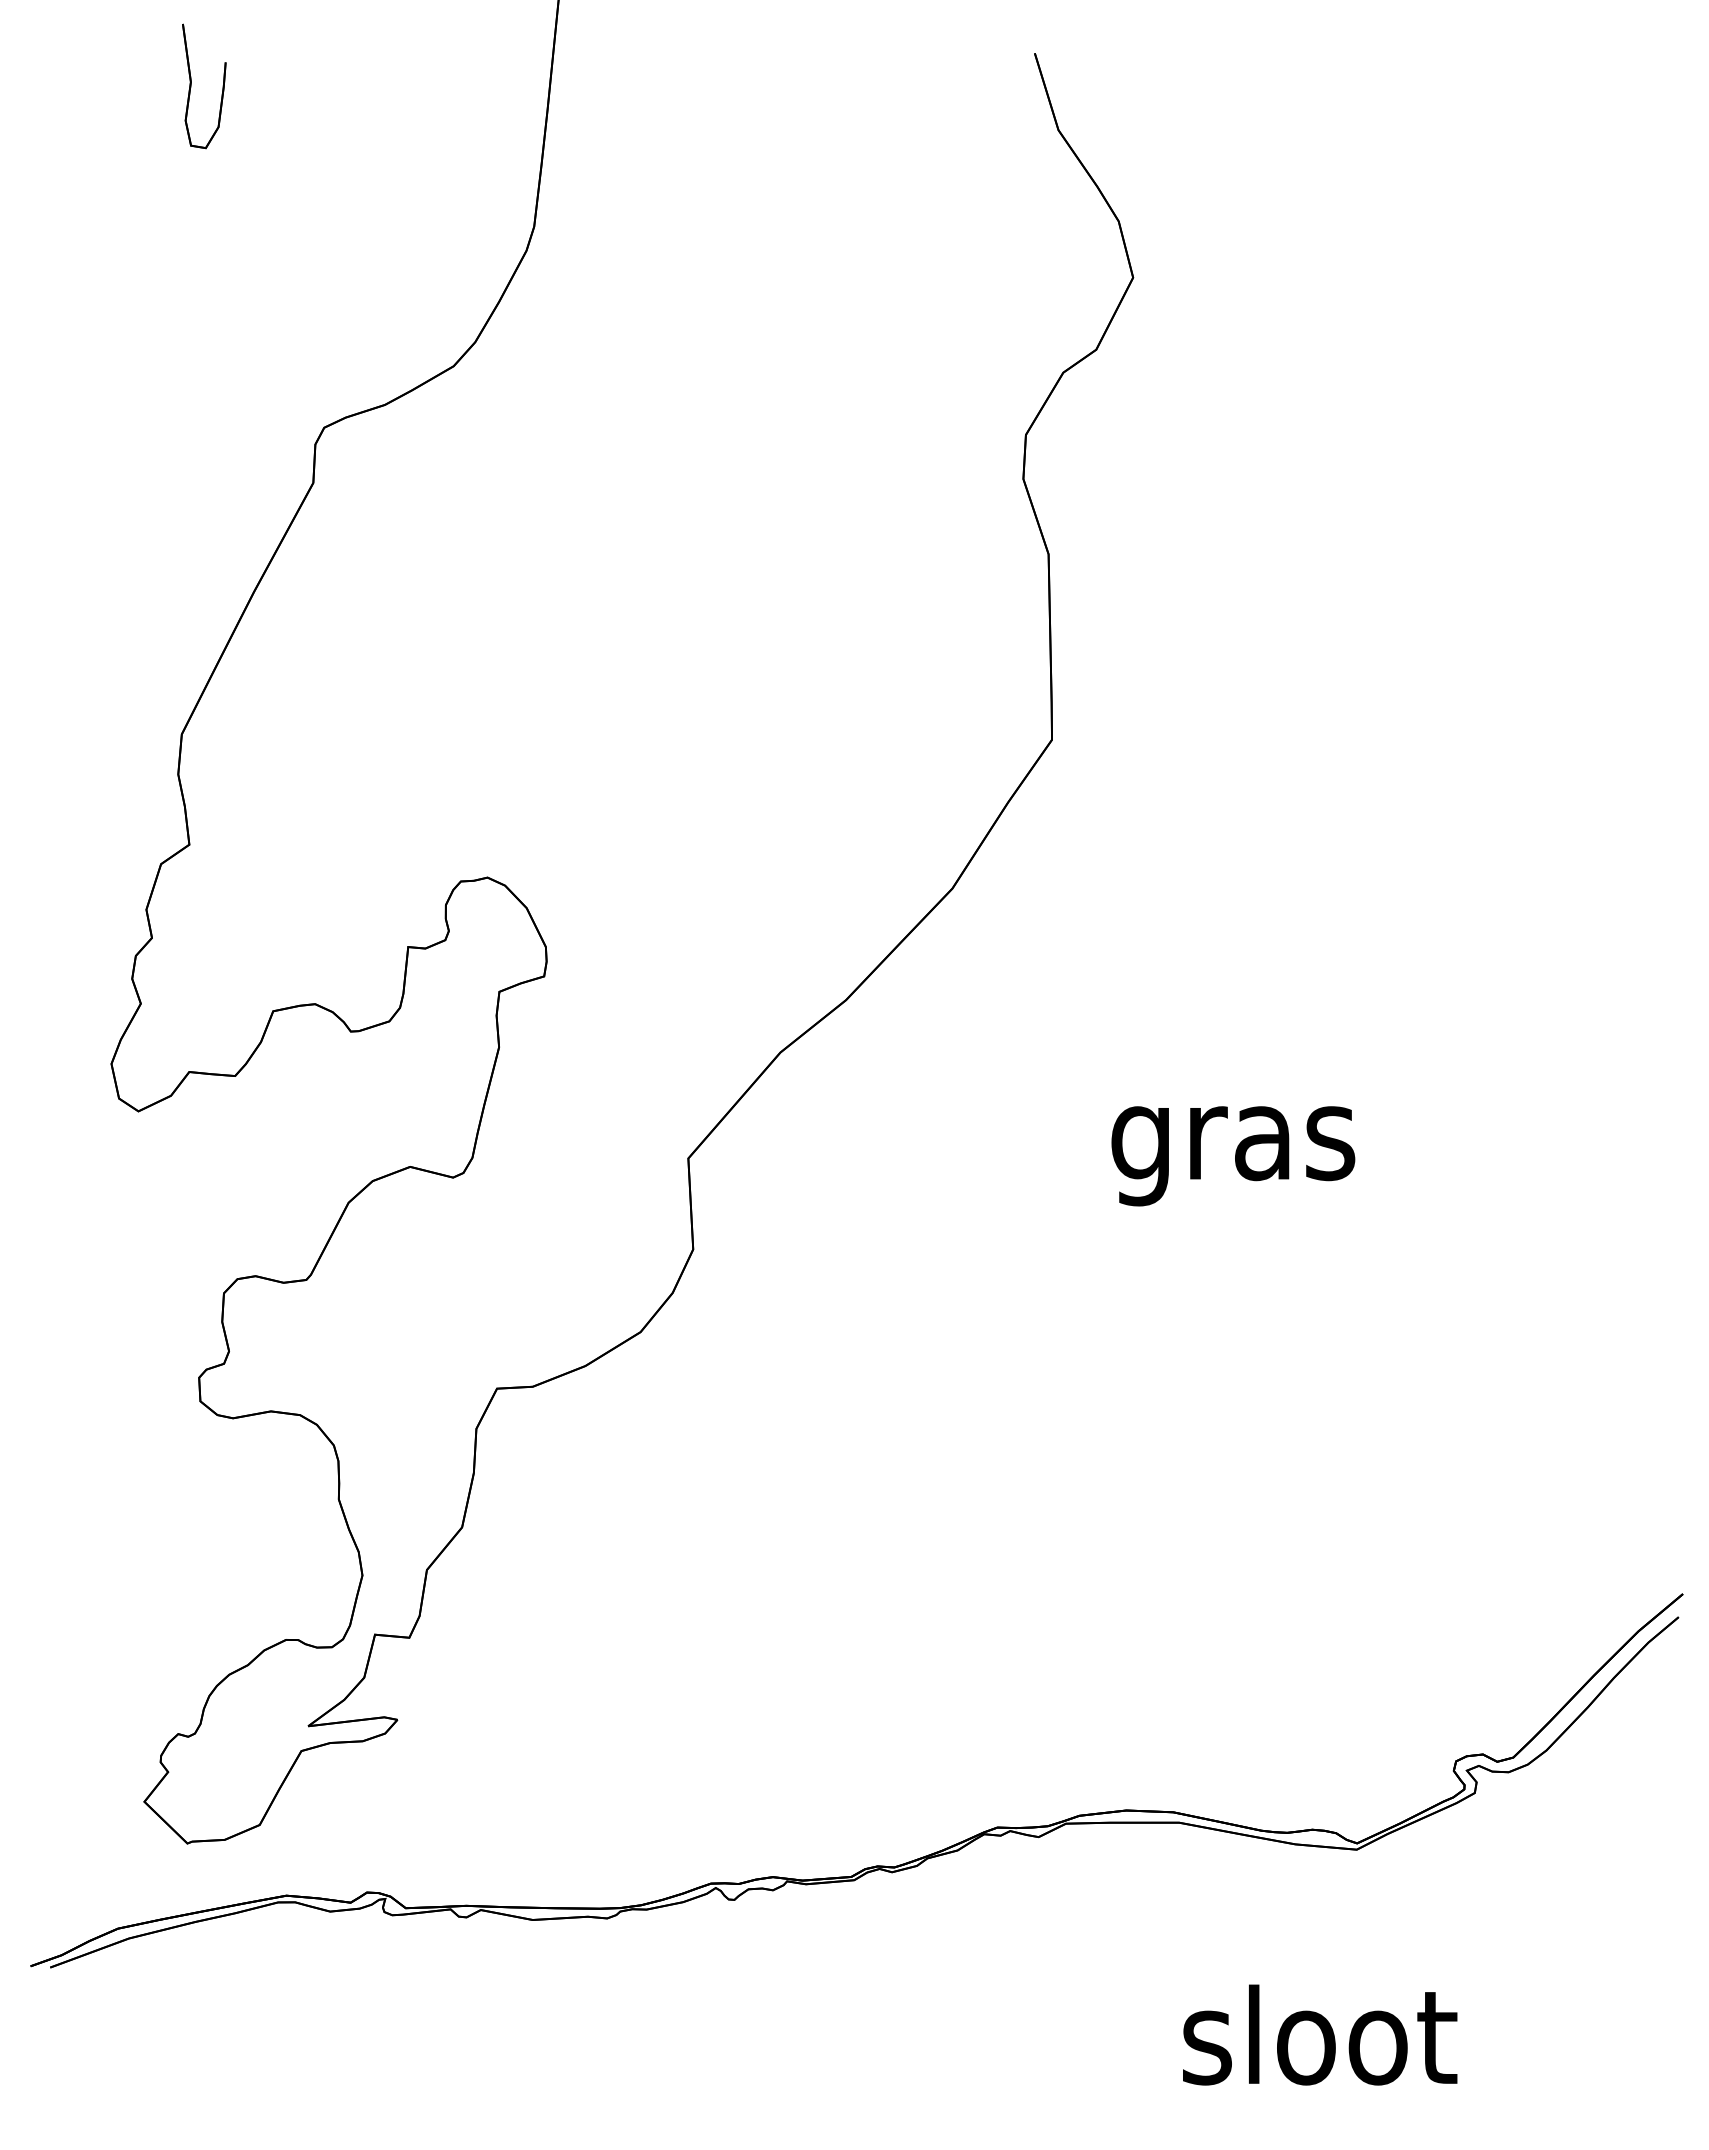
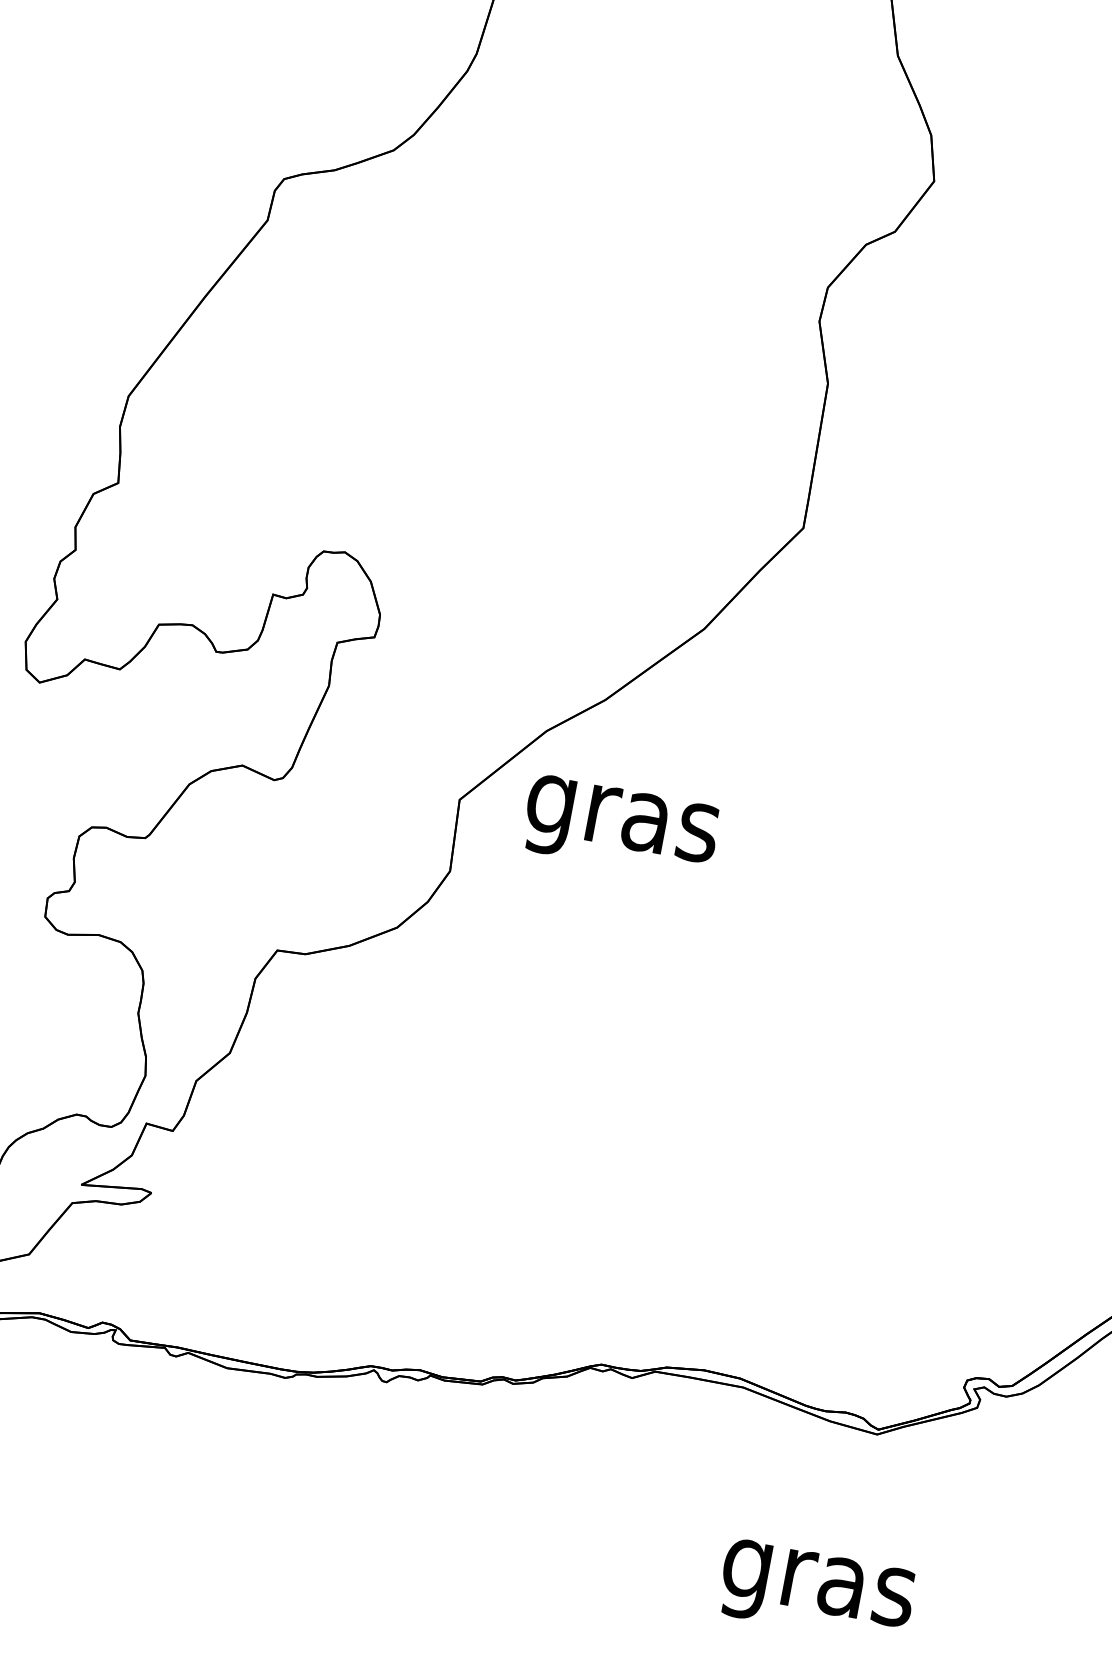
text: (1233, 1156) -> (620, 828), moved
text: (1320, 2047) -> (820, 1582), sloot -> gras

